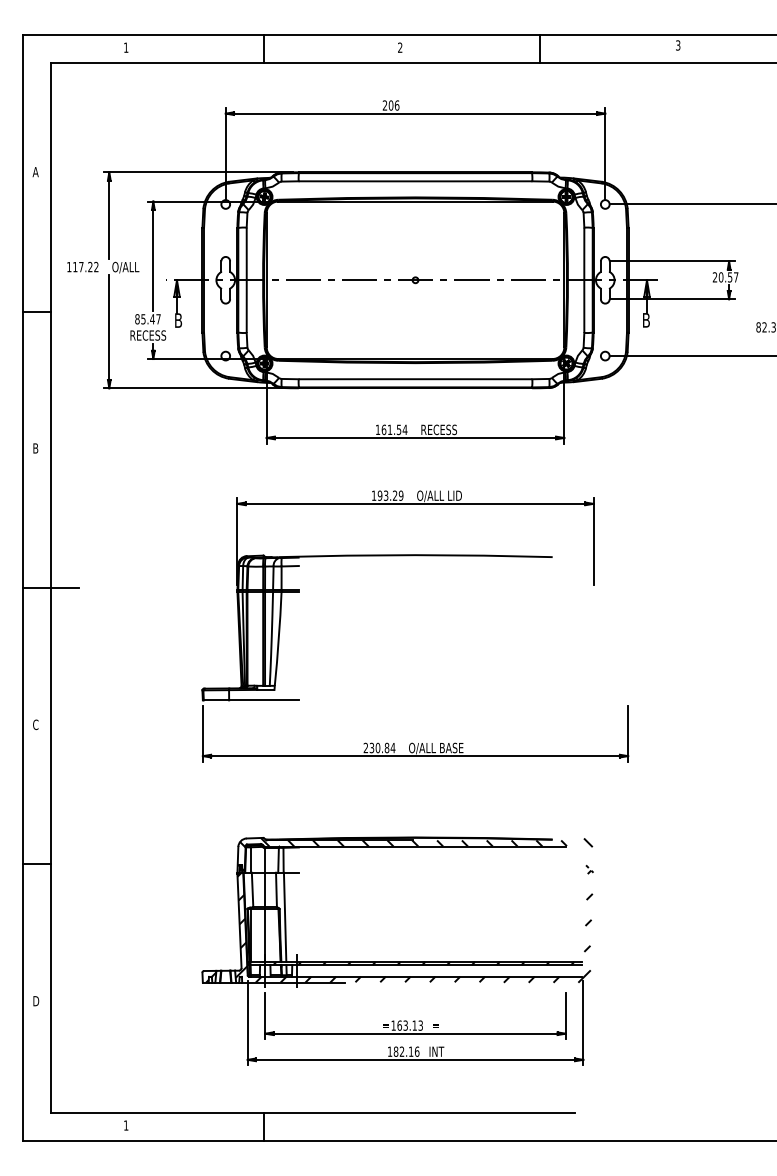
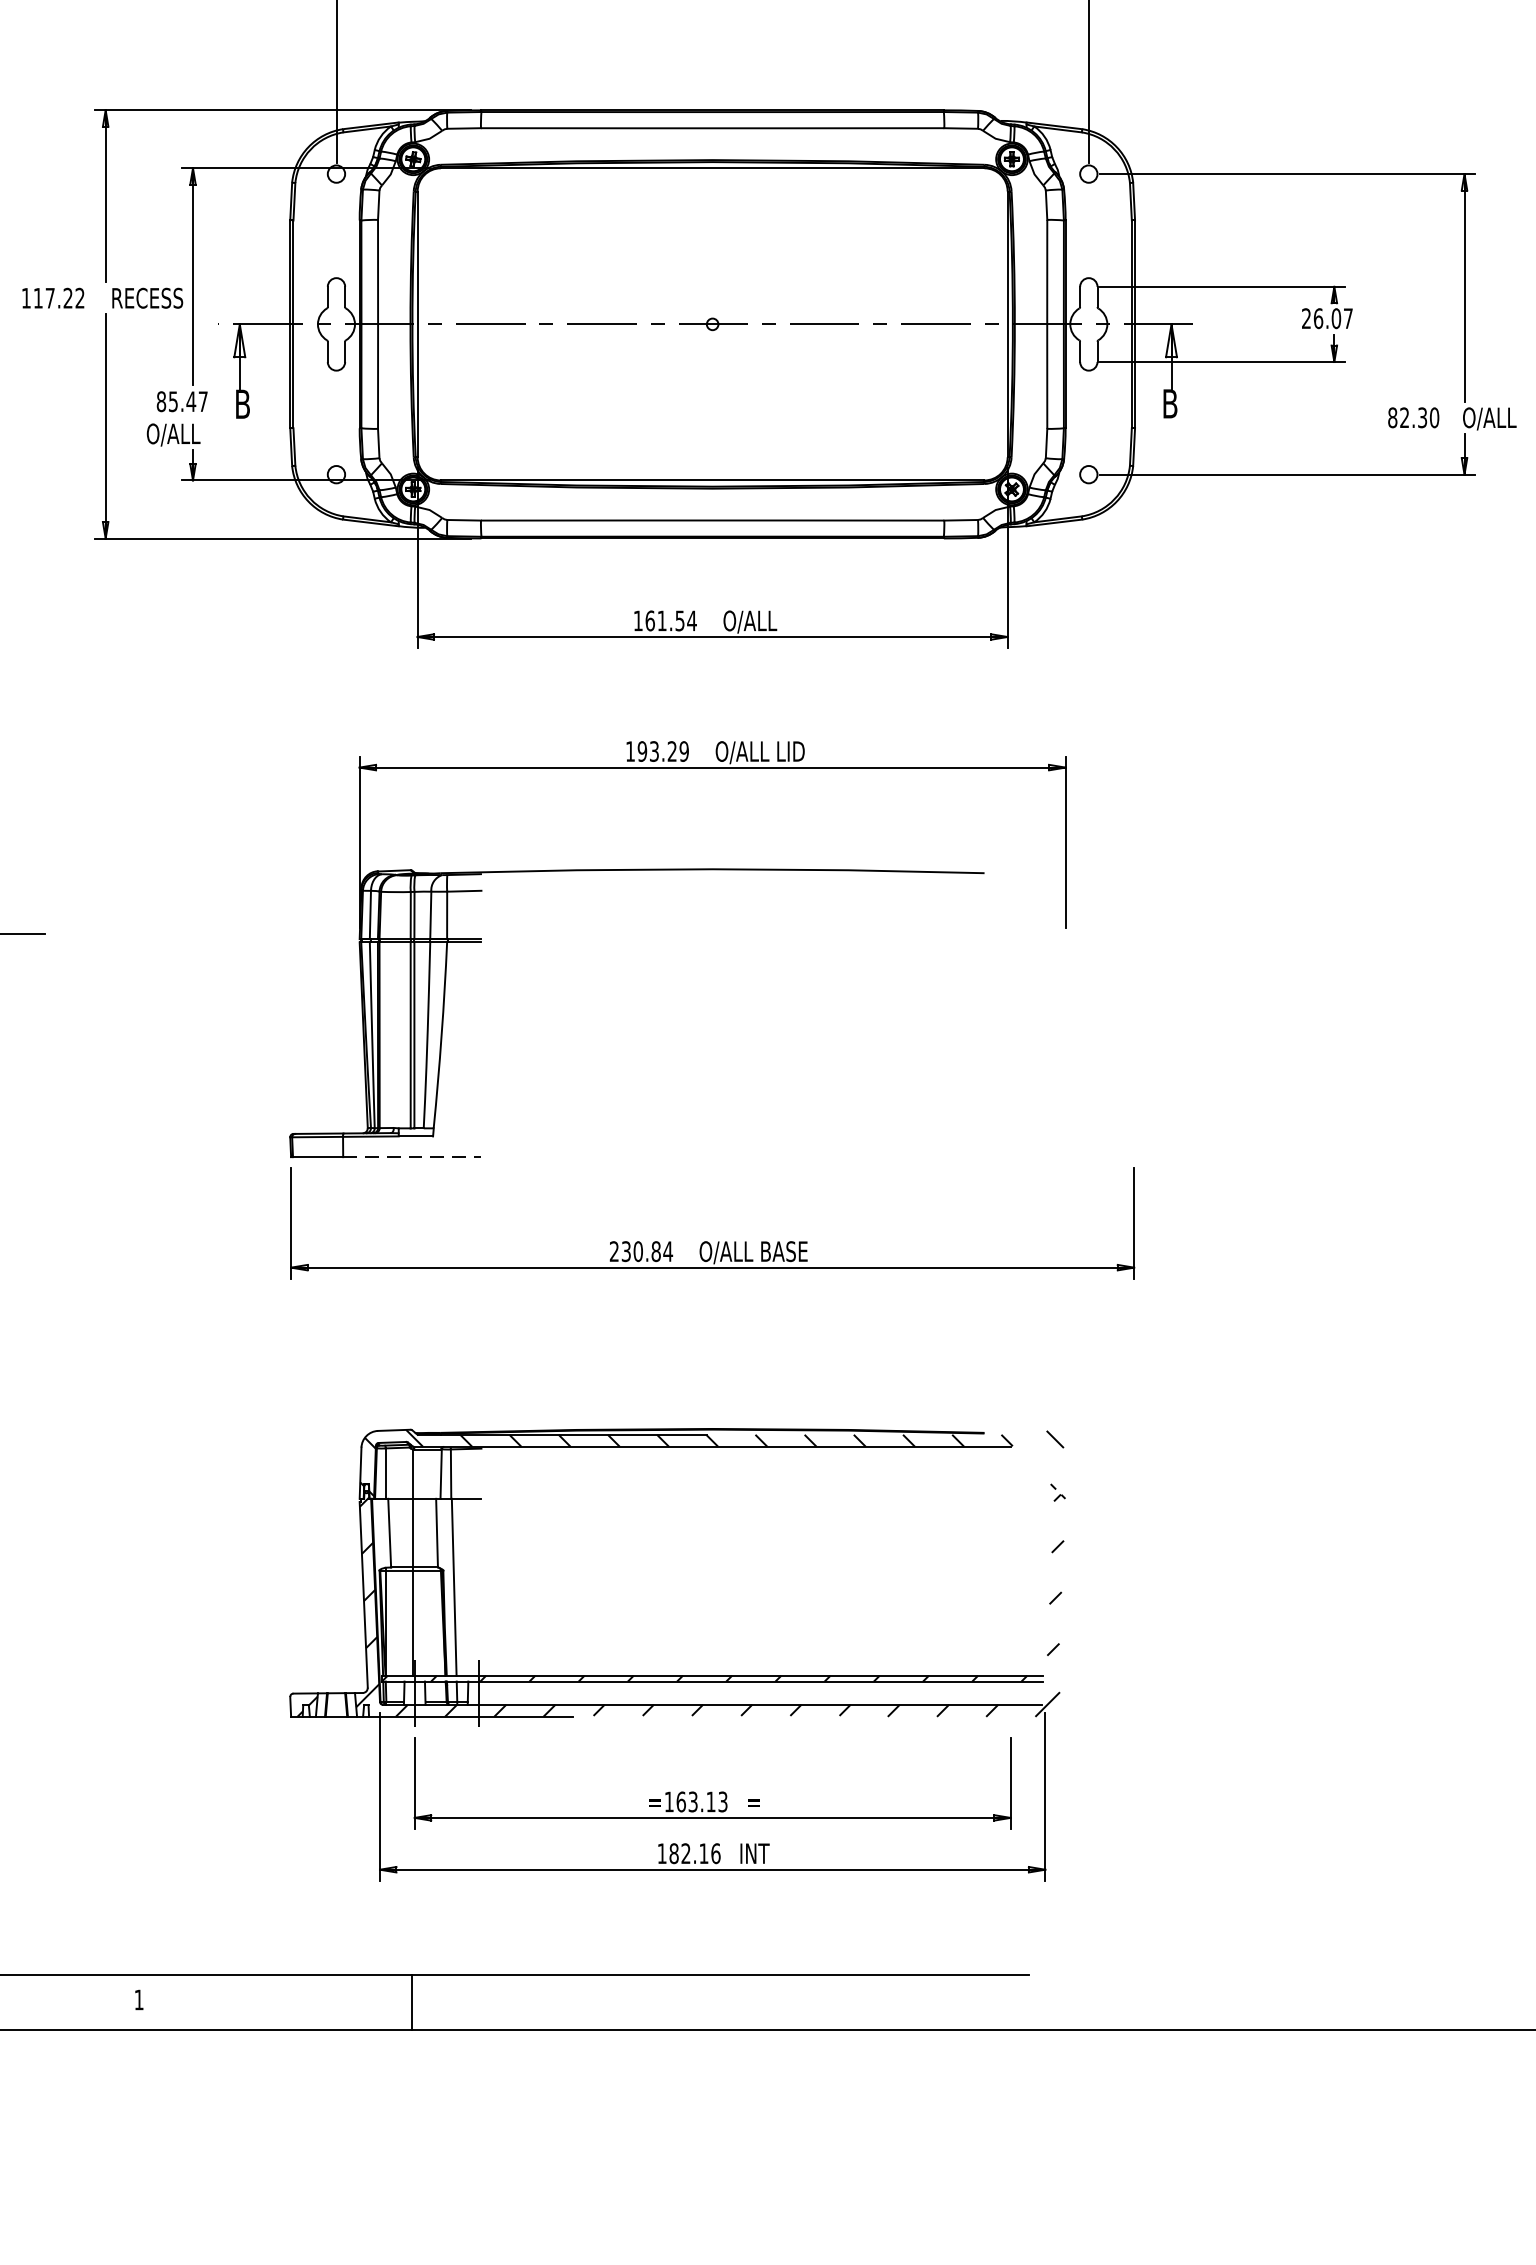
text: (130, 267) -> (147, 299), O/ALL -> RECESS
text: (725, 277) -> (1327, 318), 20.57 -> 26.07
text: (148, 335) -> (183, 433), RECESS -> O/ALL
text: (438, 430) -> (758, 622), RECESS -> O/ALL
line: (264, 700) -> (413, 1157), solid -> dashed

